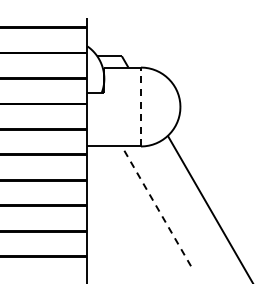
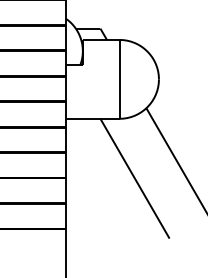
line: (140, 106) -> (119, 78), dashed -> solid
line: (156, 205) -> (135, 177), dashed -> solid

